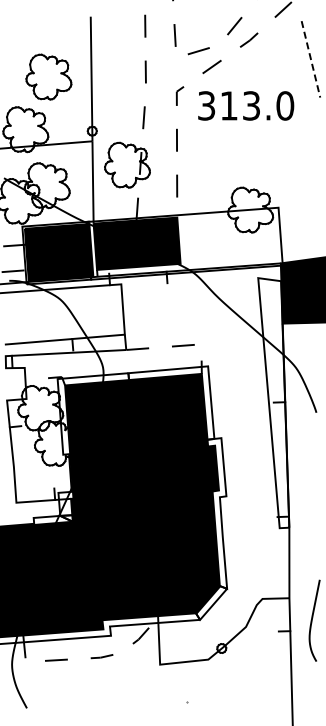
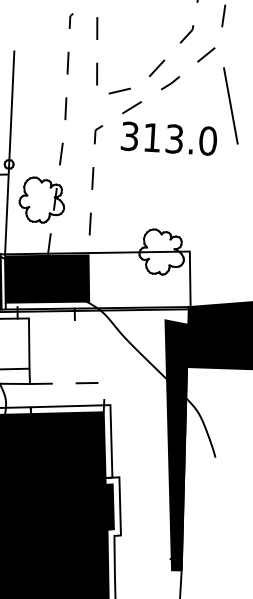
line: (311, 59) -> (231, 106), dashed -> solid
text: (246, 105) -> (169, 138), moved
fill: (273, 403) -> (173, 445), added

